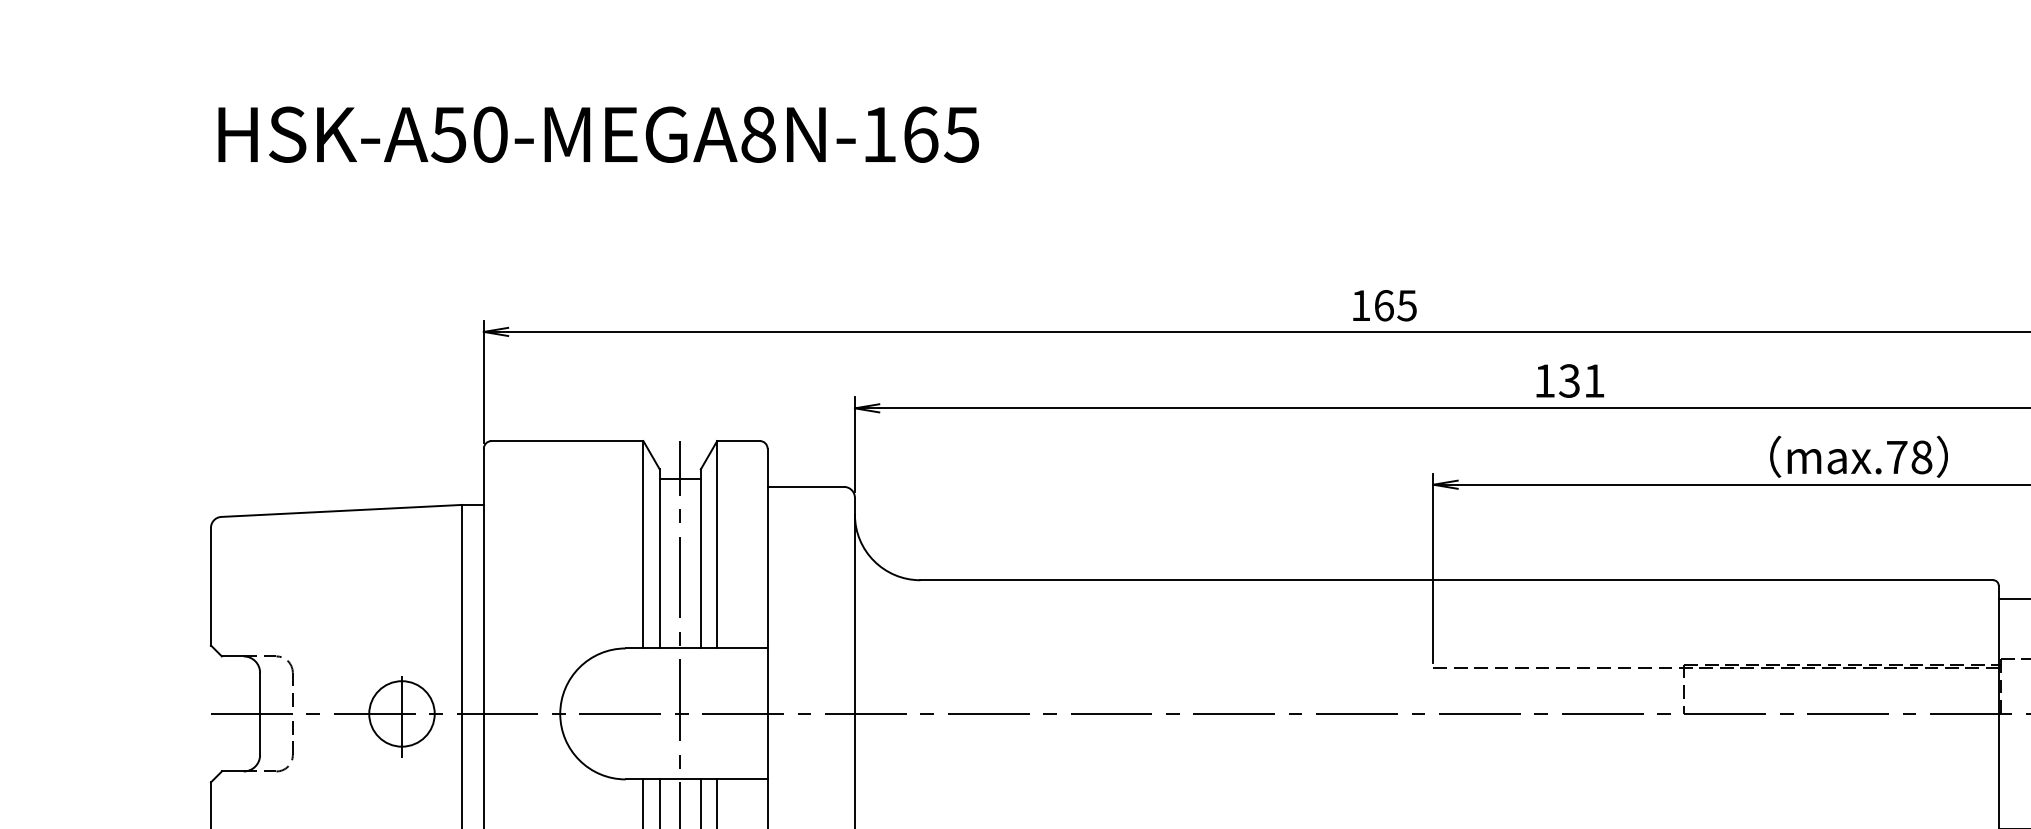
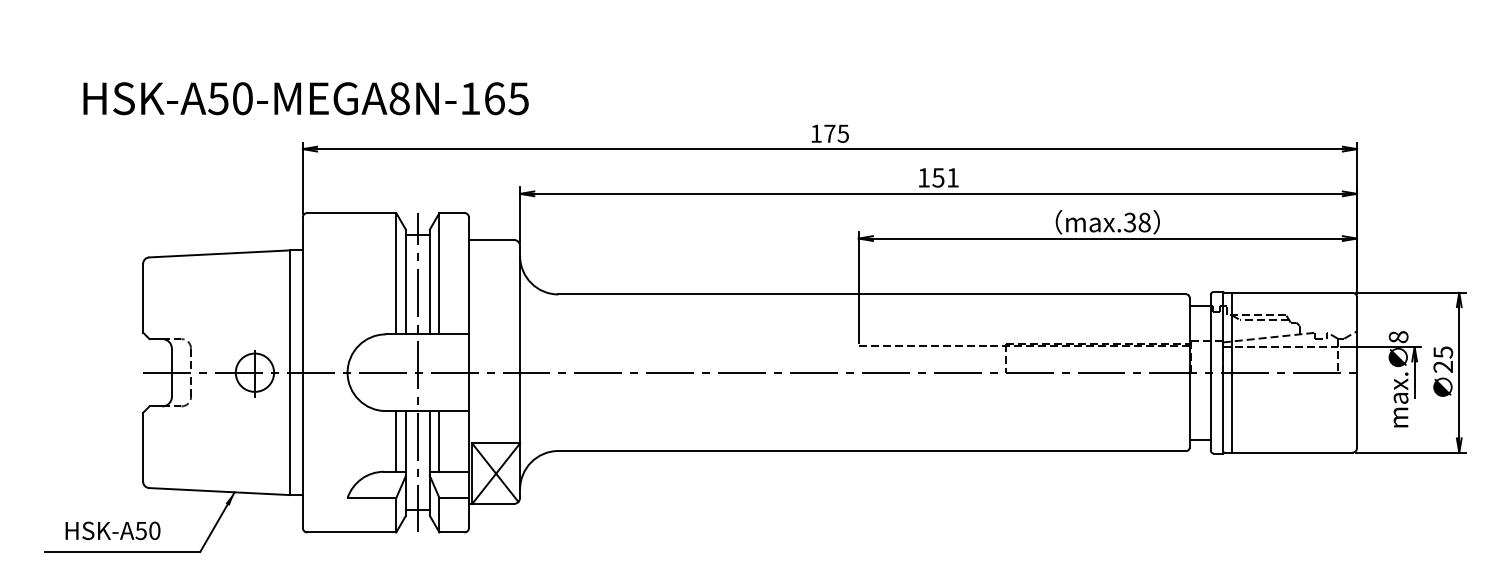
text: (597, 134) -> (305, 98), moved
text: (1383, 305) -> (829, 133), 165 -> 175
text: (1569, 380) -> (938, 177), 131 -> 151
text: (1897, 457) -> (1130, 222), max.78 -> max.38

